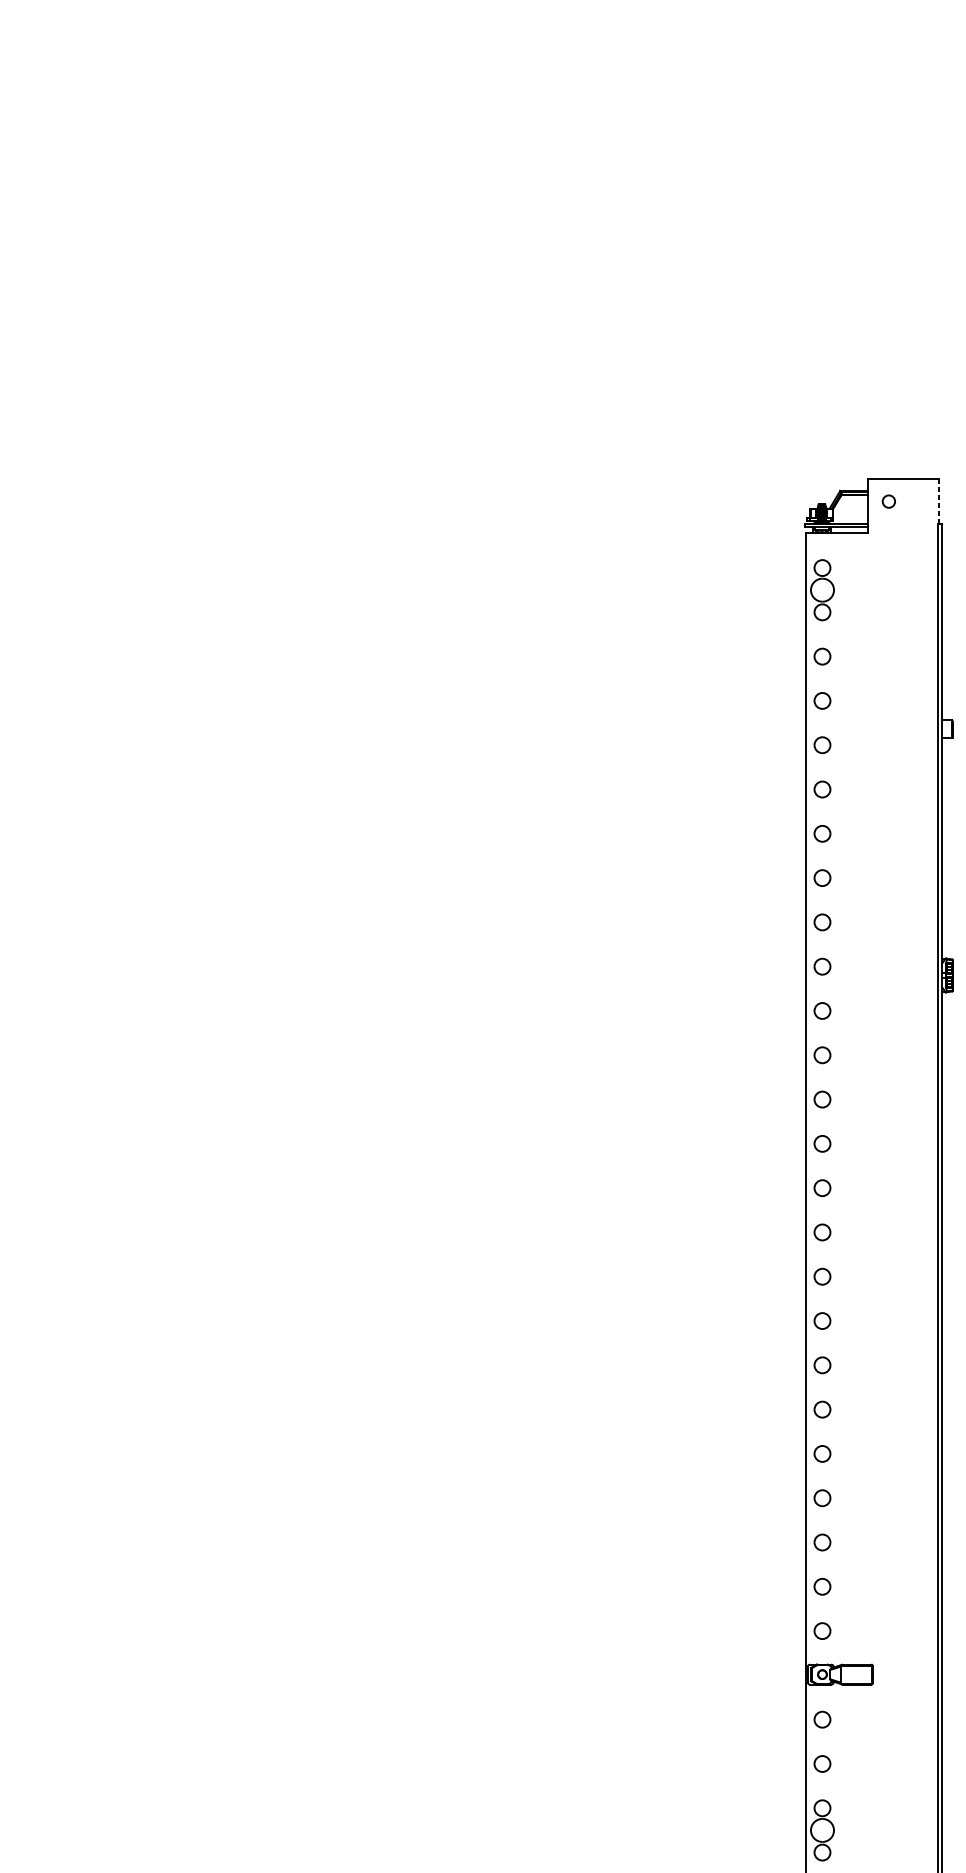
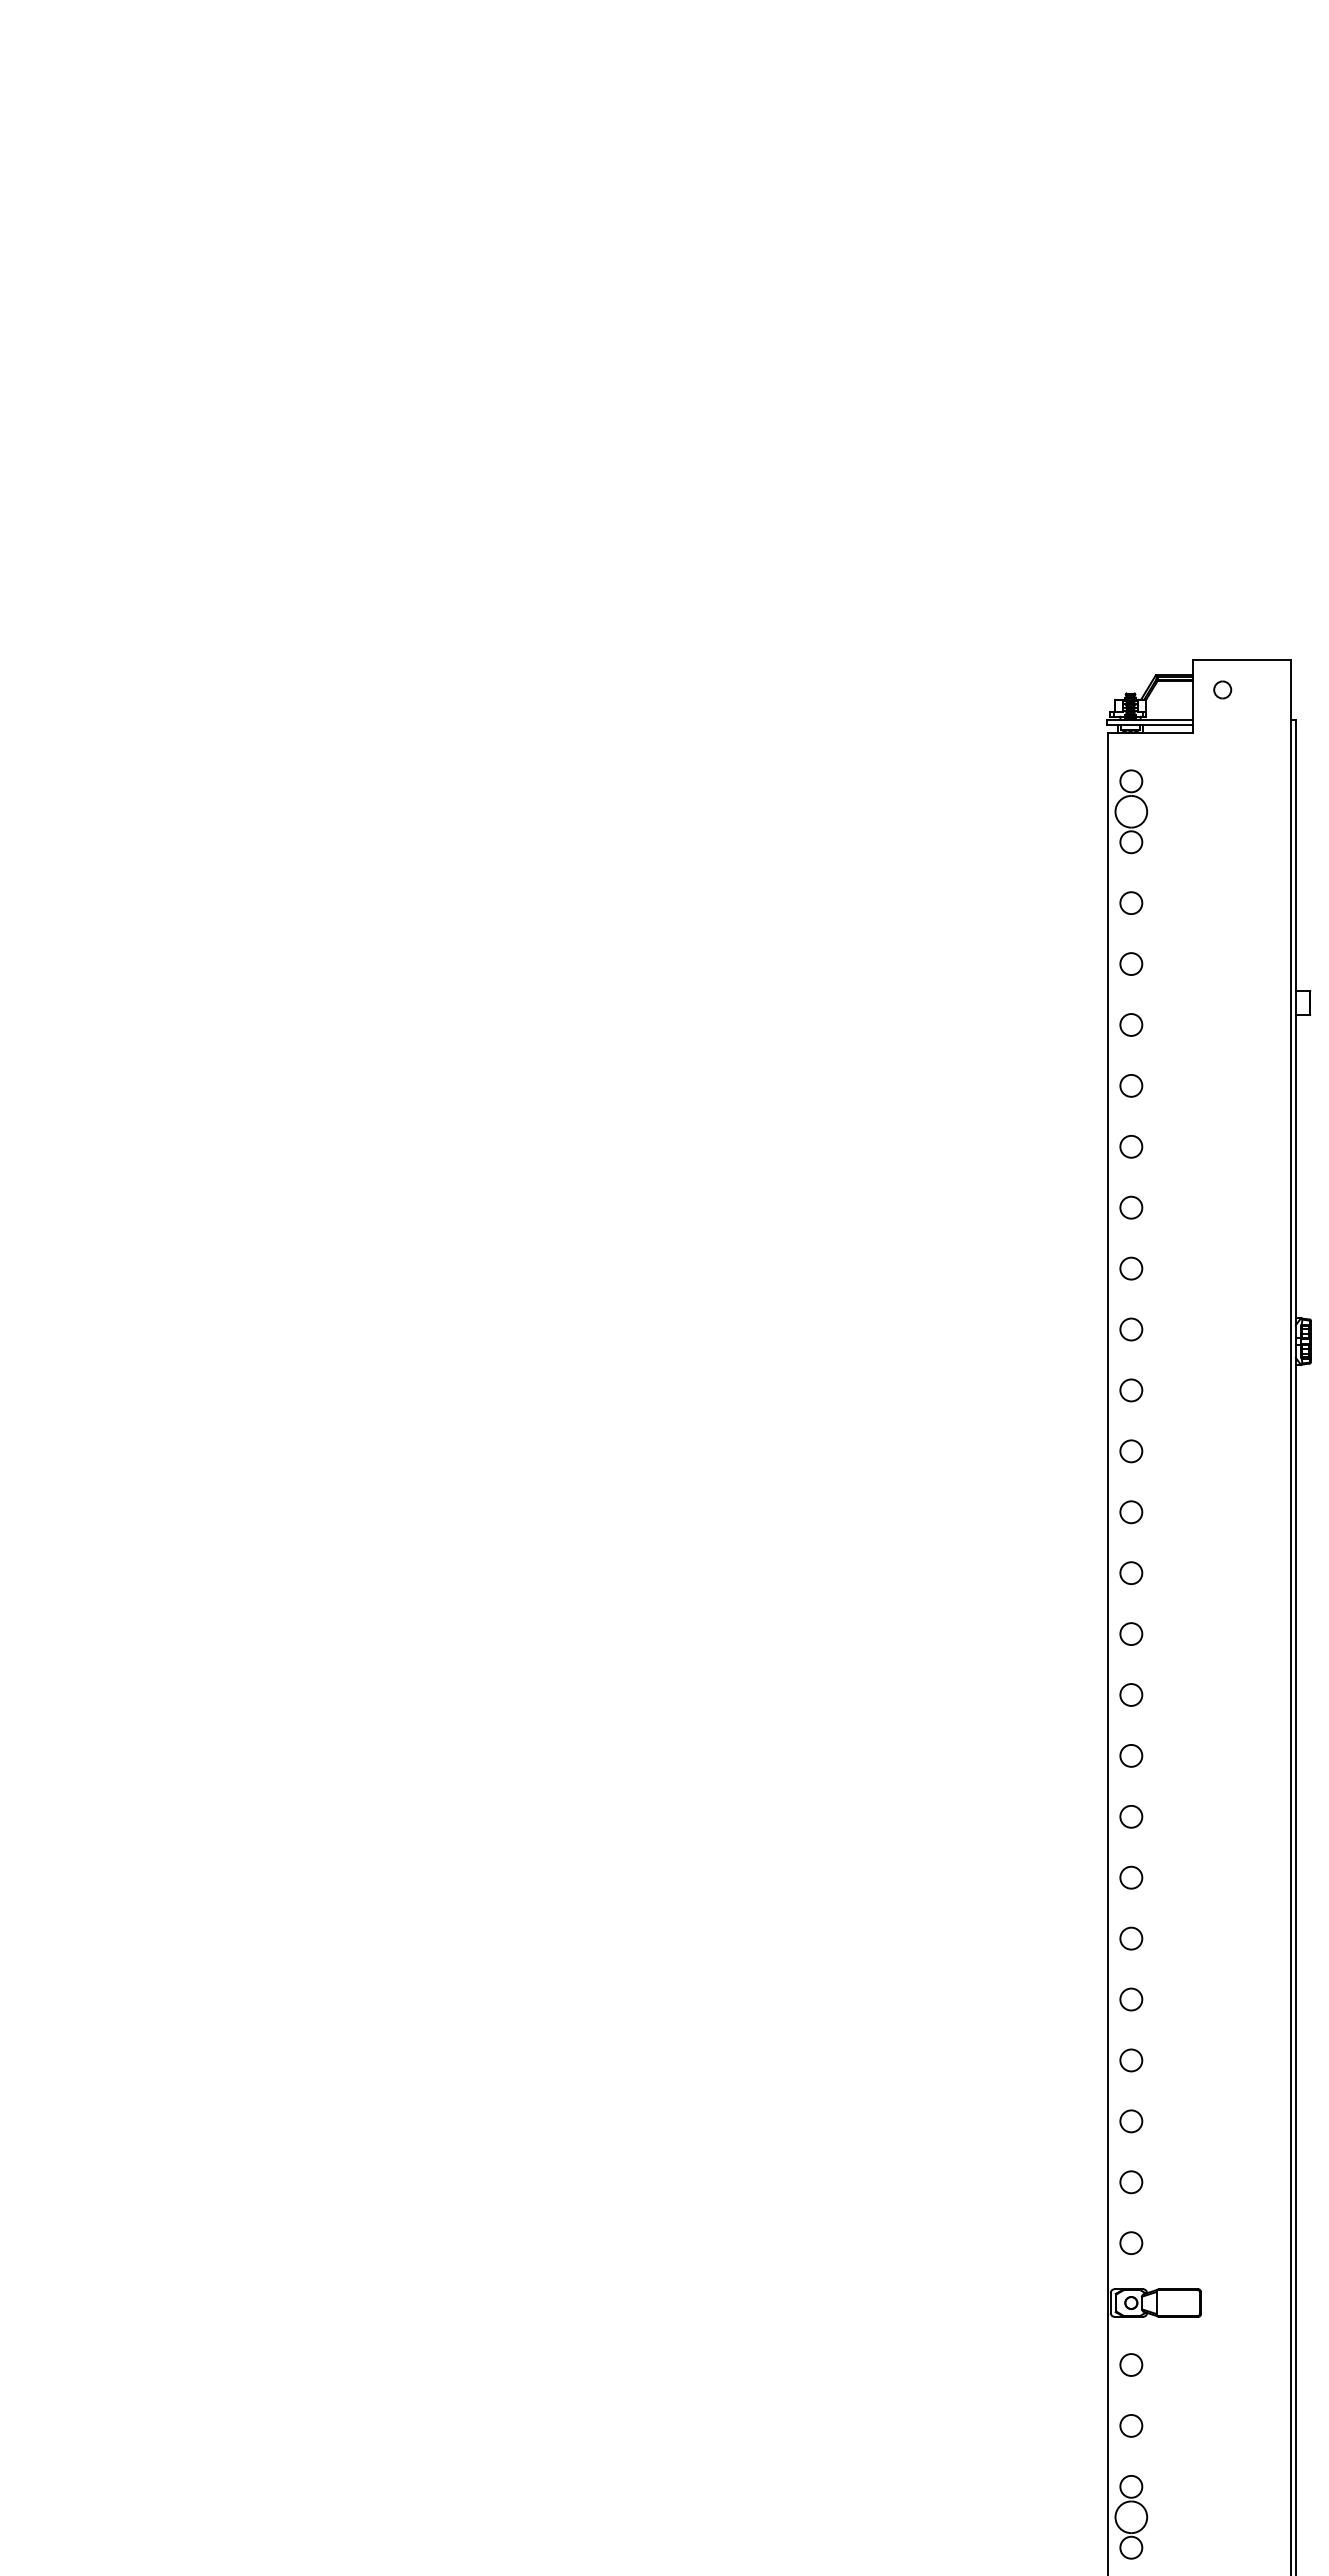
line: (938, 501) -> (1290, 689), dashed -> solid

